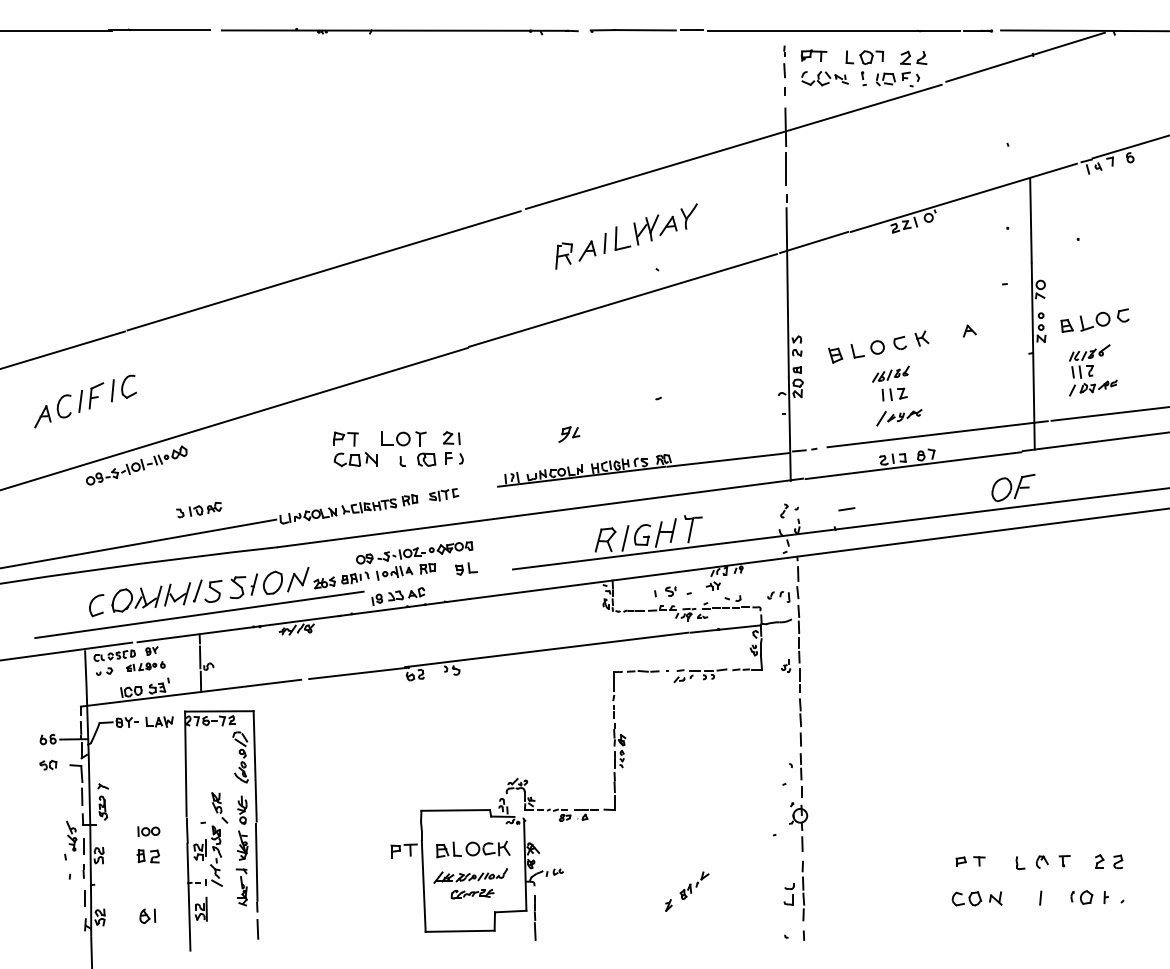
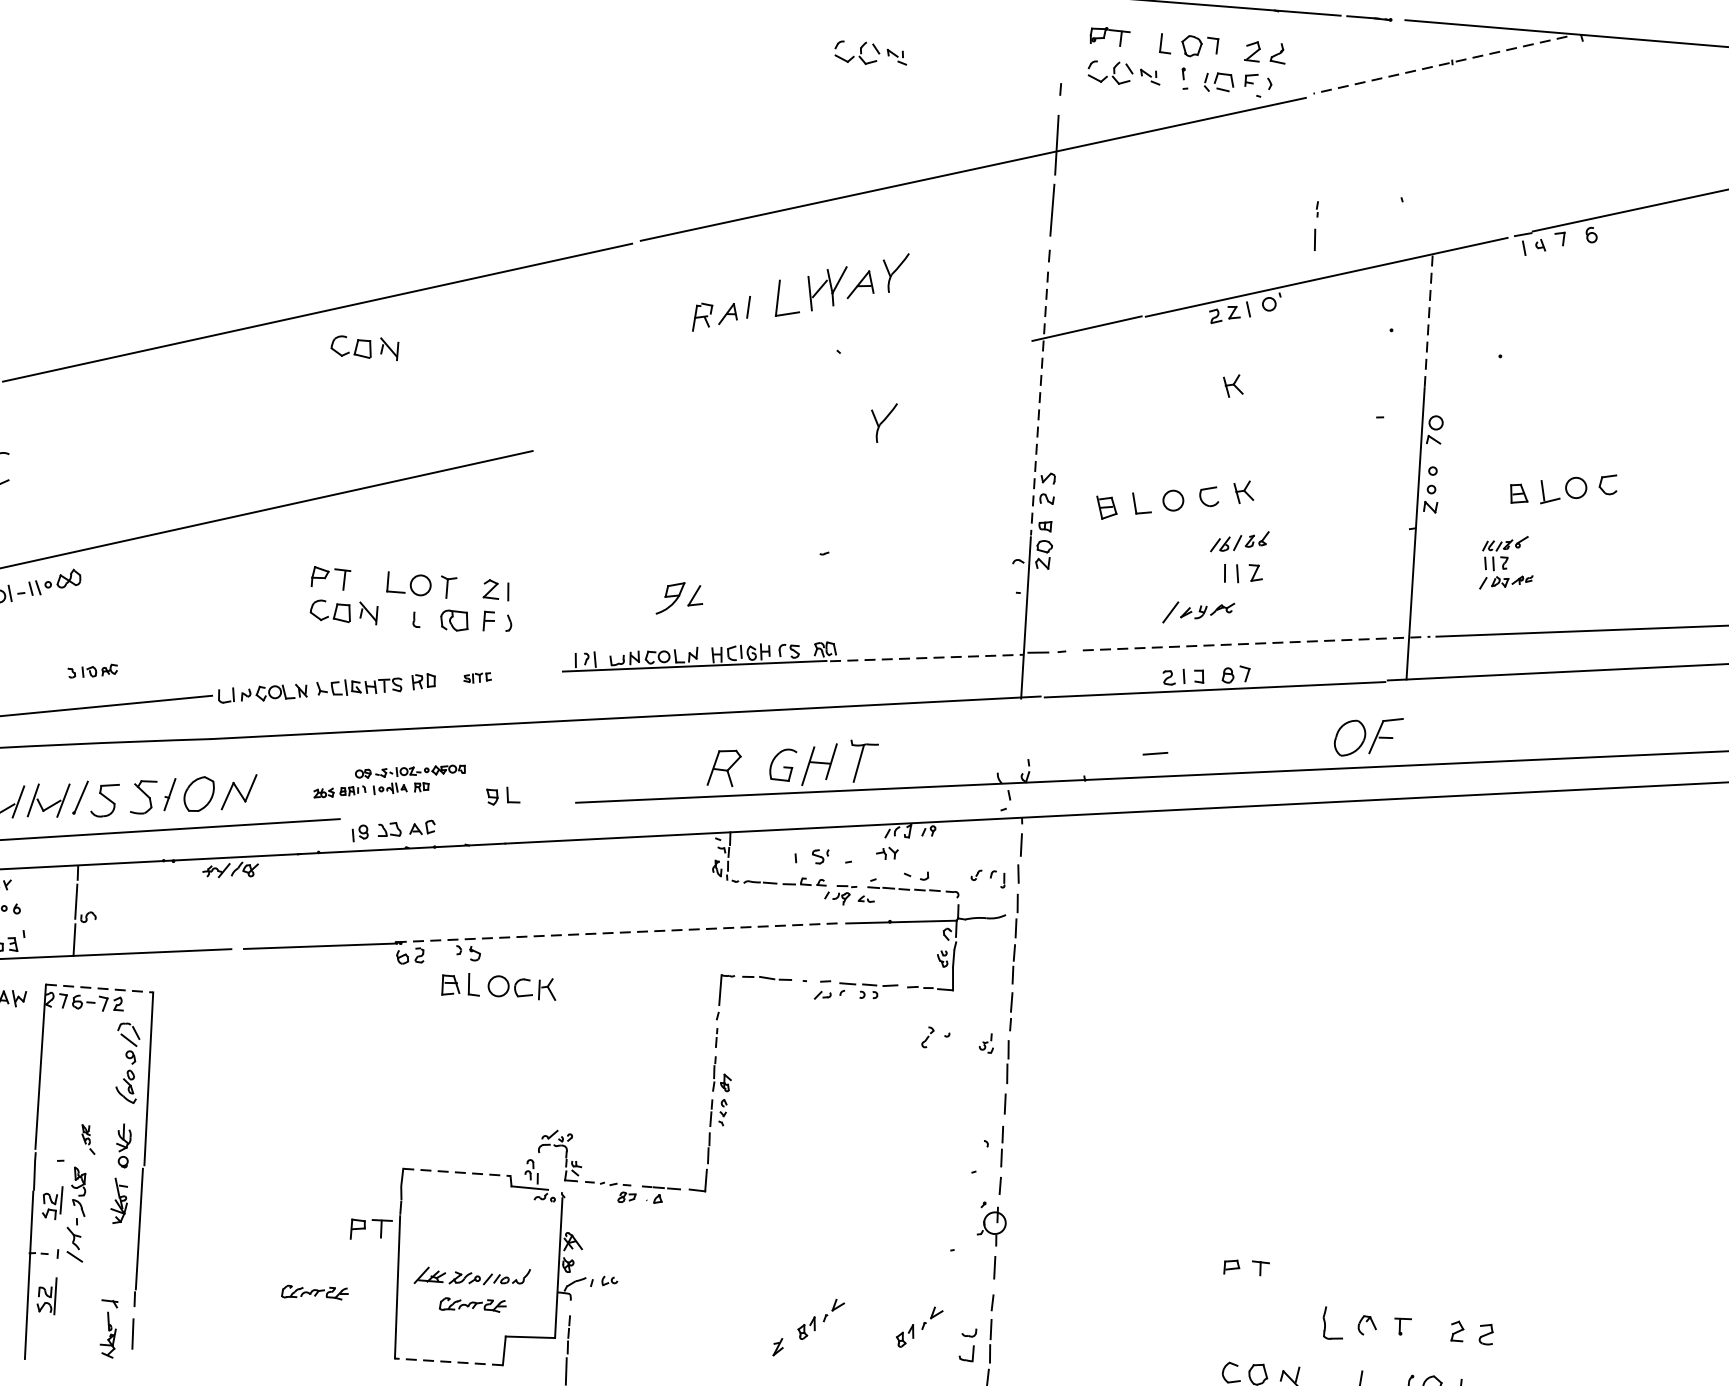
line: (1025, 57) -> (1440, 65), solid -> dashed
line: (784, 63) -> (1315, 228), moved
part: (662, 78) -> (870, 53), added
line: (1030, 220) -> (1428, 320), solid -> dashed
part: (580, 251) -> (720, 314), size x0.7
part: (909, 271) -> (1232, 385), added
part: (355, 290) -> (364, 347), added
line: (787, 292) -> (1039, 403), solid -> dashed
line: (622, 300) -> (780, 395), removed
part: (688, 312) -> (882, 422), added
part: (1094, 320) -> (1562, 488), moved
part: (969, 330) -> (1319, 485), removed
part: (1093, 370) -> (1508, 563), size x0.7
part: (890, 383) -> (1238, 556), moved
part: (569, 434) -> (681, 598), size x1.4
line: (937, 434) -> (1256, 644), solid -> dashed
line: (728, 459) -> (926, 657), solid -> dashed
part: (444, 494) -> (478, 677), size x0.6
part: (198, 509) -> (91, 670), size x0.7
line: (846, 509) -> (1154, 753), moved
part: (789, 510) -> (935, 1037), moved
line: (625, 538) -> (755, 768), removed
part: (393, 565) -> (389, 781), size x0.6
line: (546, 649) -> (618, 932), solid -> dashed
part: (786, 665) -> (987, 1042), moved
line: (219, 711) -> (99, 988), solid -> dashed
part: (219, 807) -> (87, 1138), size x0.6
line: (456, 810) -> (458, 1172), solid -> dashed
part: (473, 849) -> (499, 987), moved
part: (970, 861) -> (1246, 1267), moved
part: (1020, 863) -> (1333, 1324), size x1.6
part: (757, 885) -> (919, 1326), added
part: (241, 887) -> (107, 1329), moved
part: (371, 893) -> (315, 1291), added
line: (459, 931) -> (447, 1362), solid -> dashed

